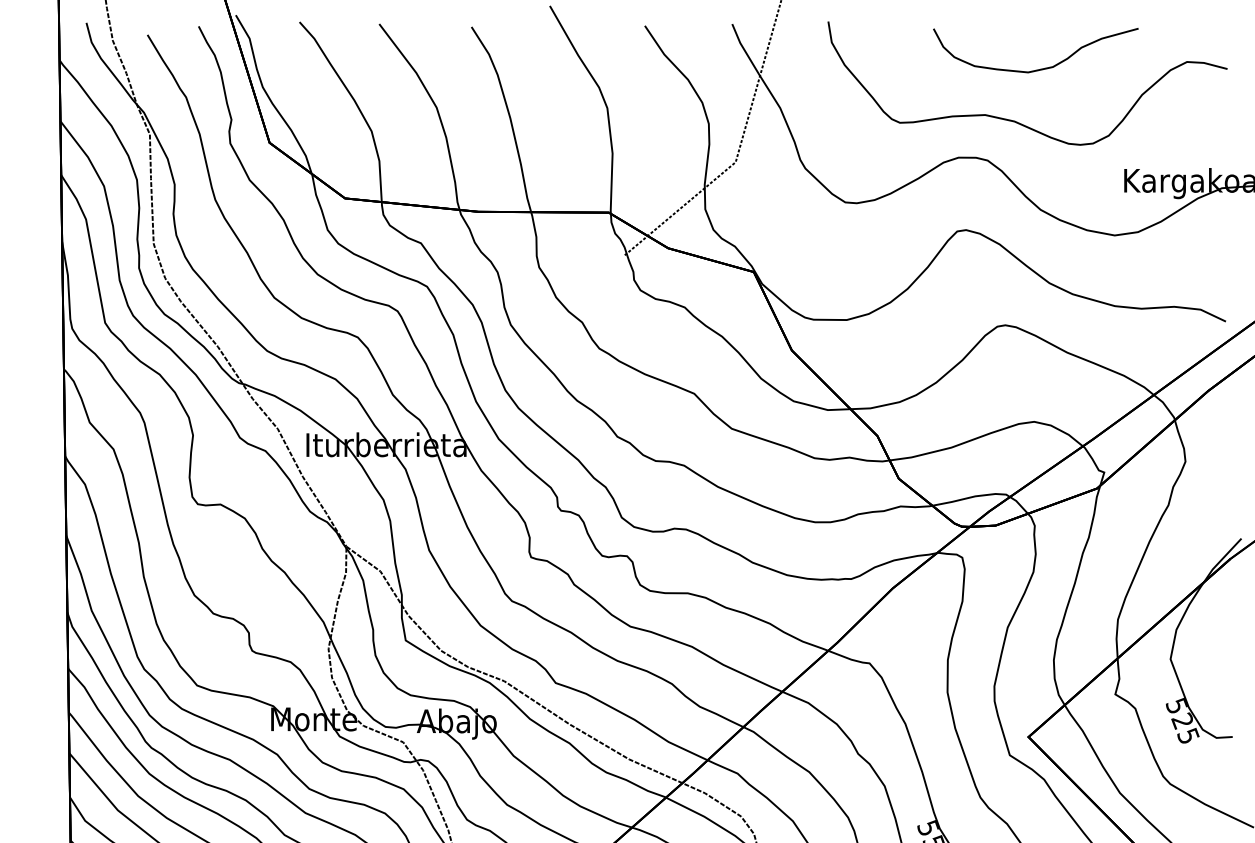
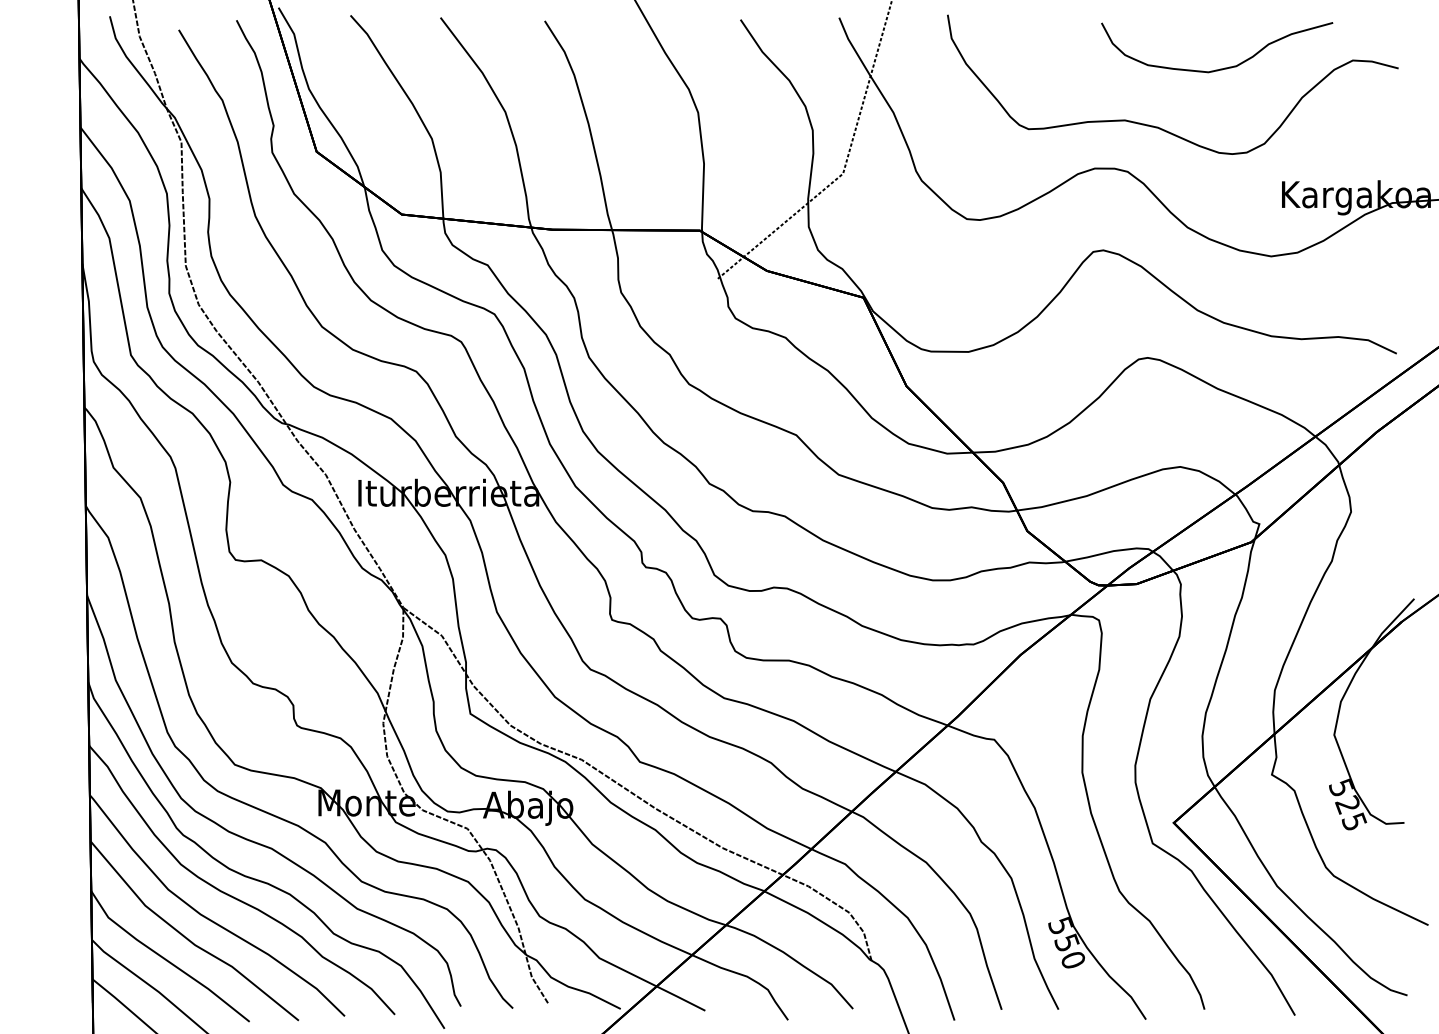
curve: (1042, 68) -> (1224, 67), moved

